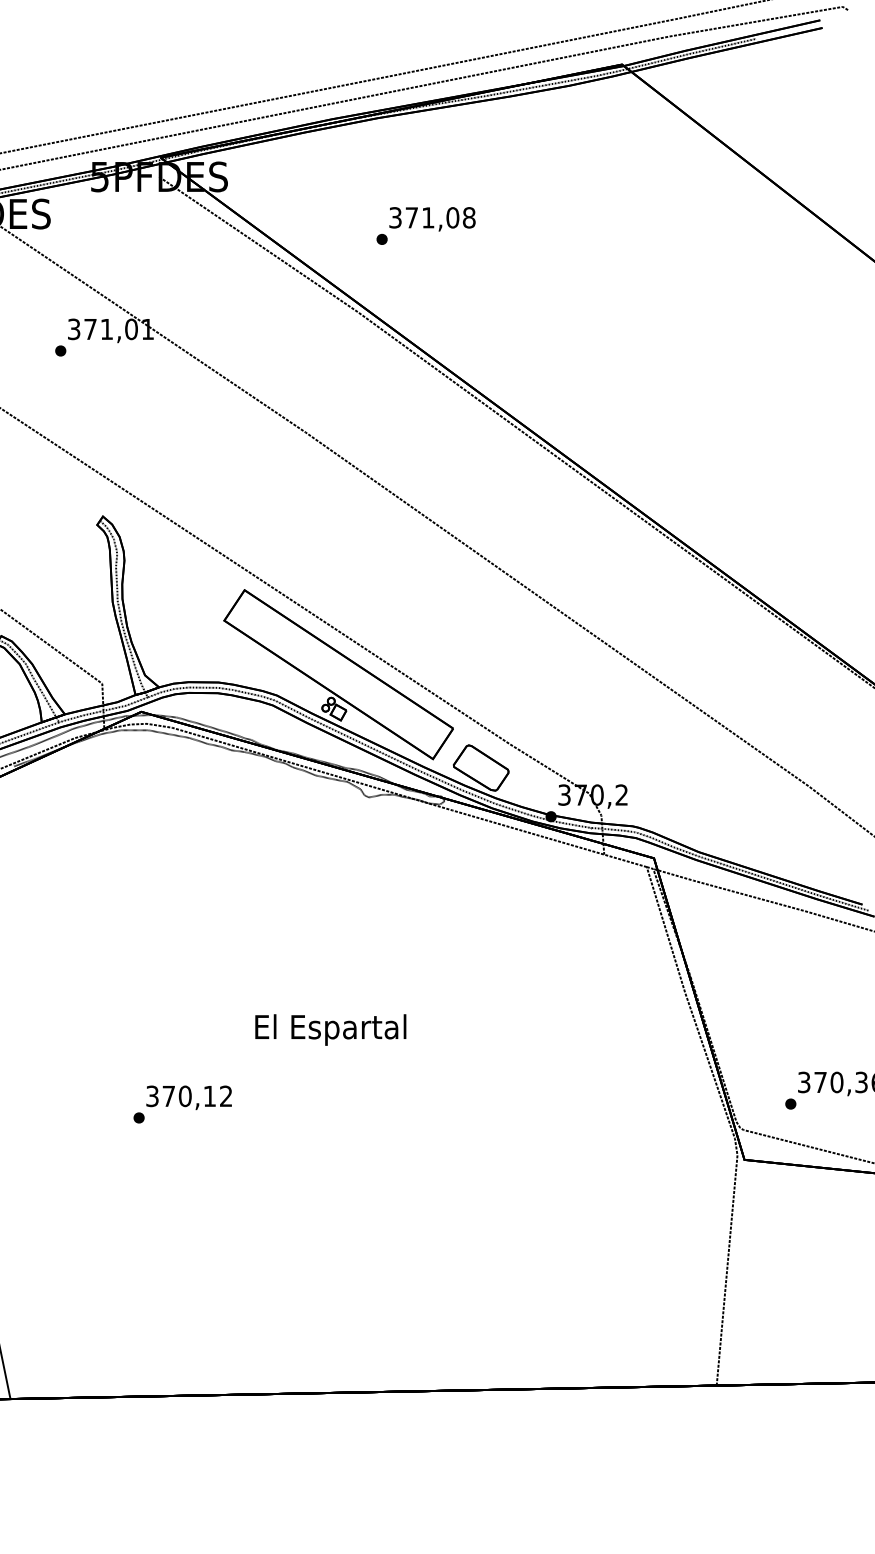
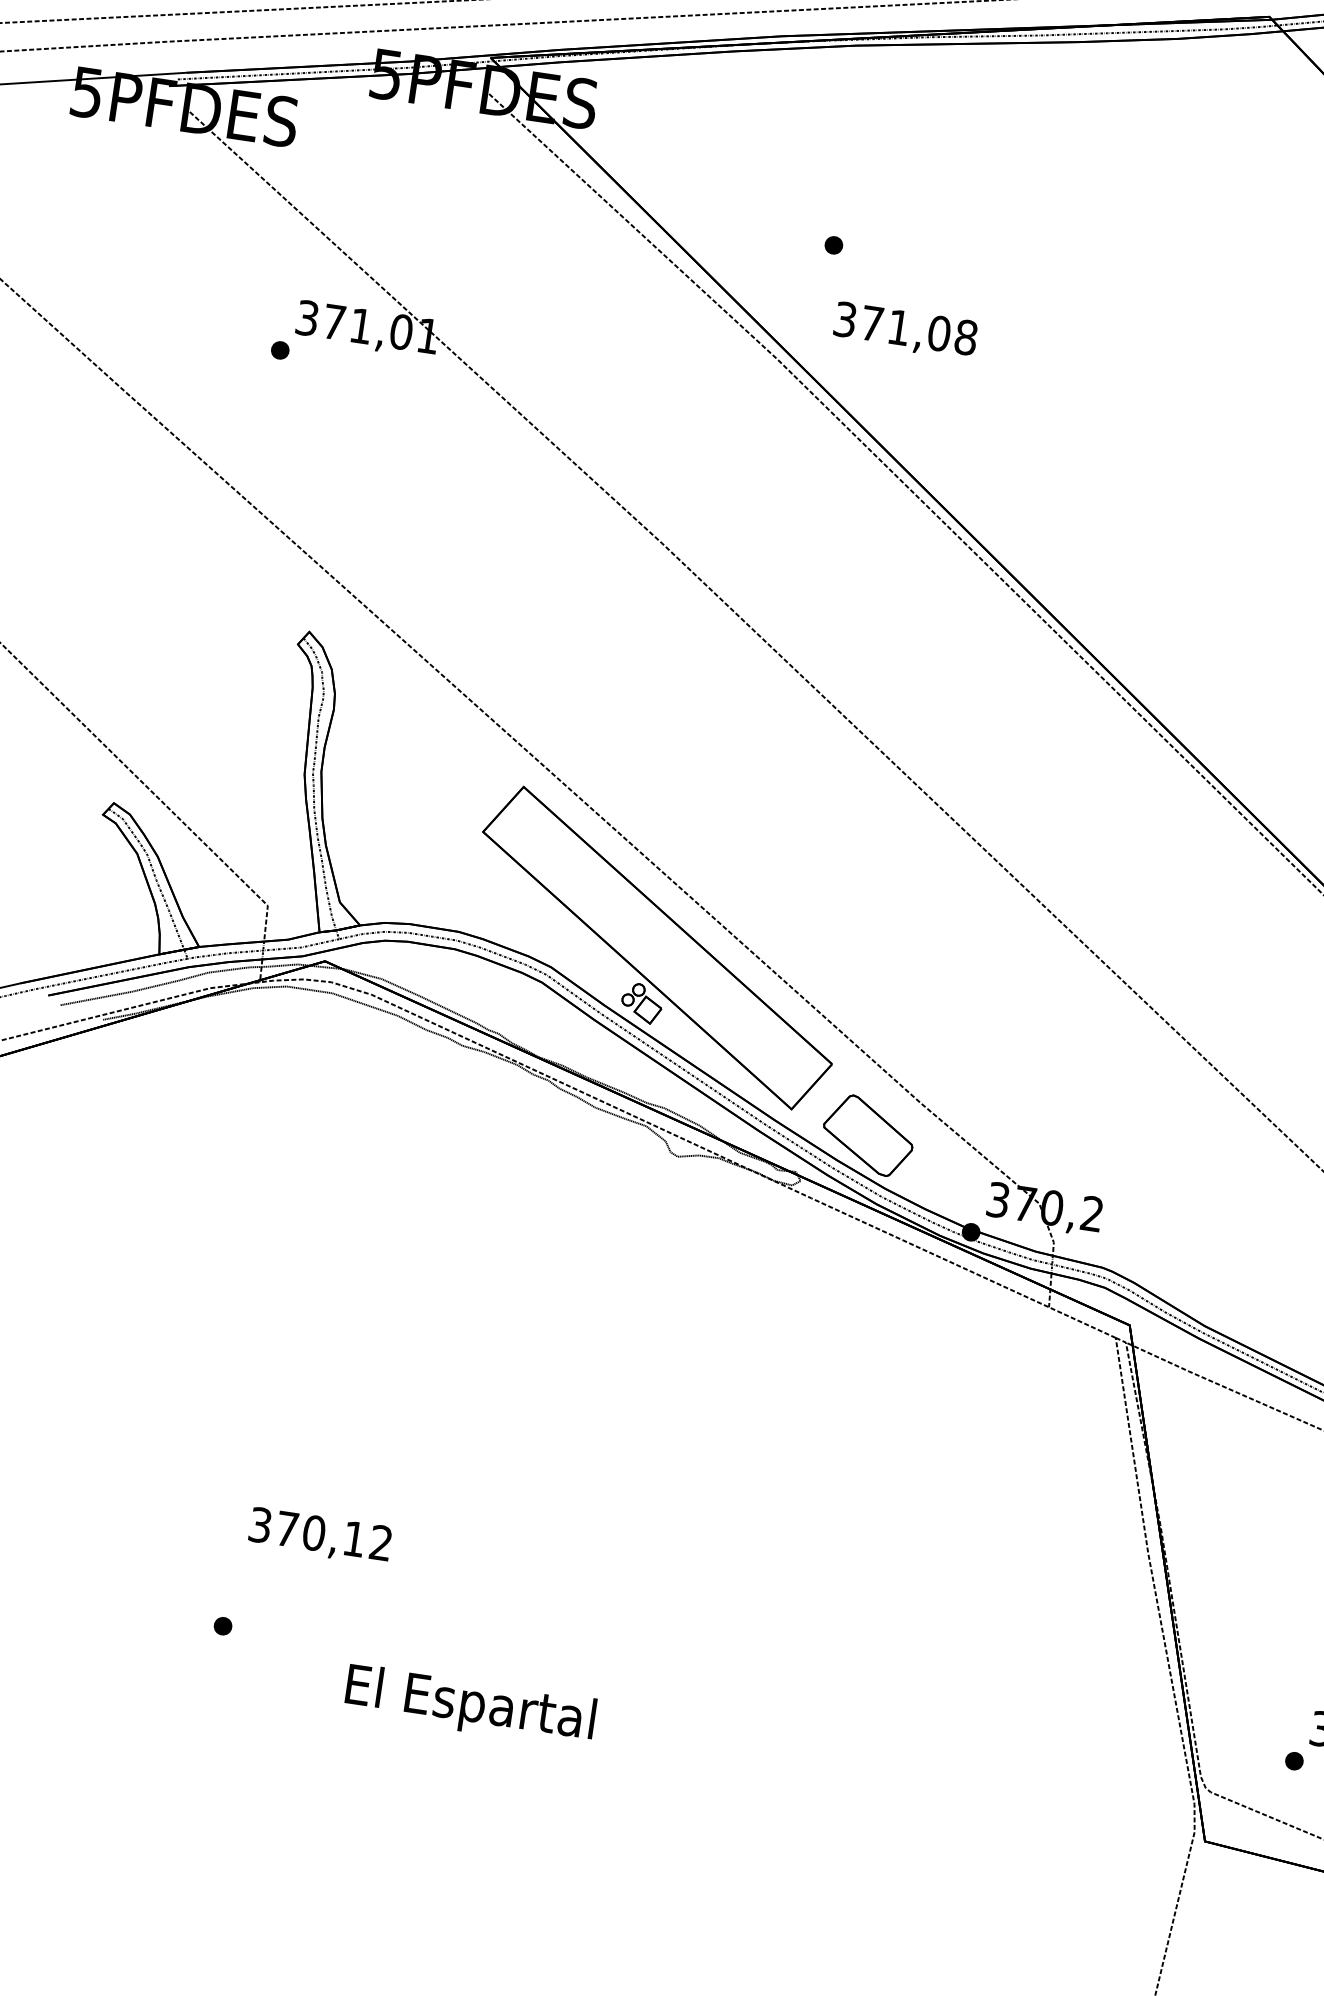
text: (432, 219) -> (905, 331), moved
text: (330, 1029) -> (469, 1705), moved
text: (188, 1097) -> (319, 1535), moved

